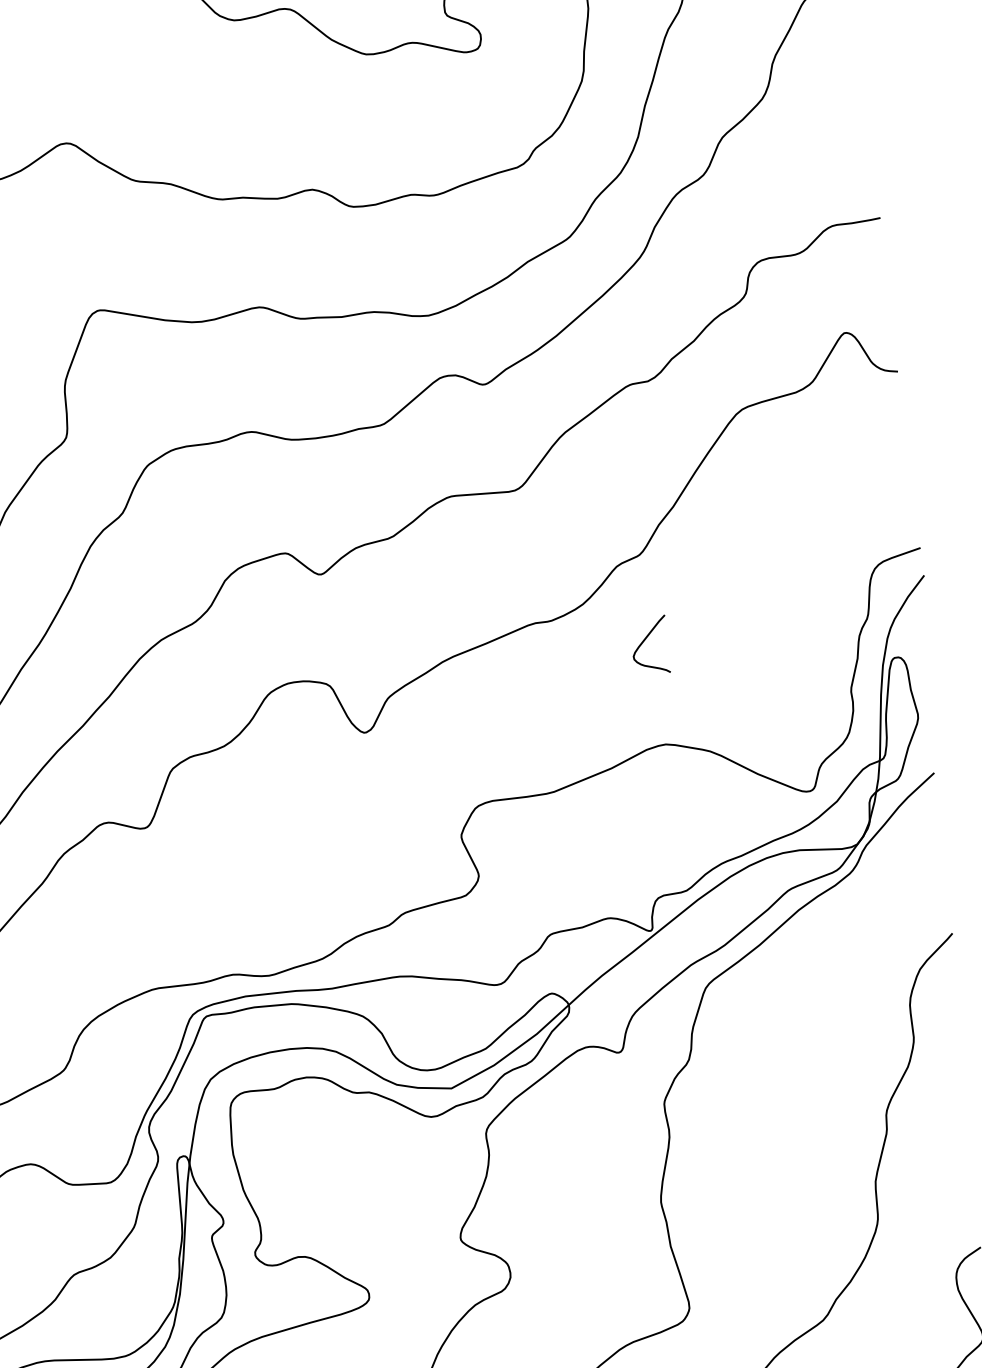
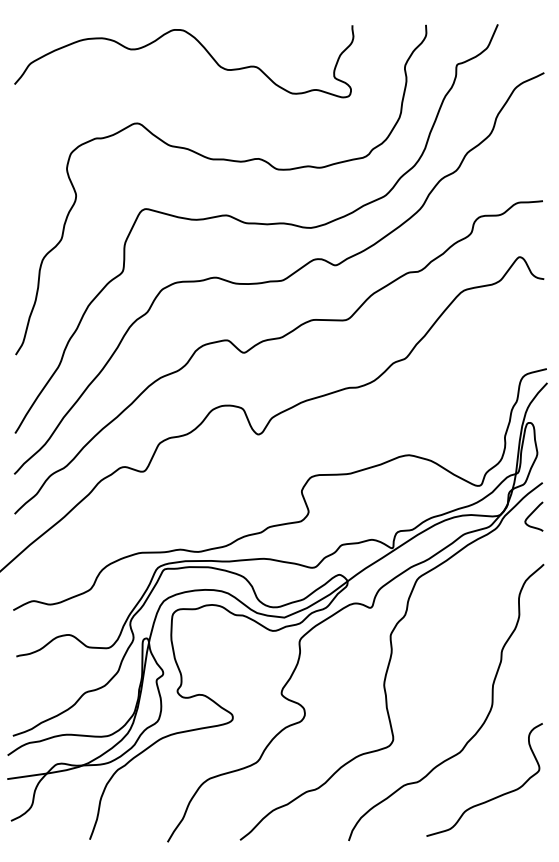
curve: (646, 641) -> (532, 514), moved

